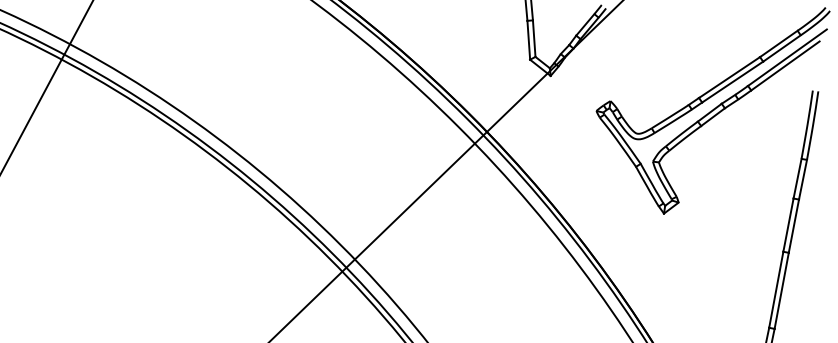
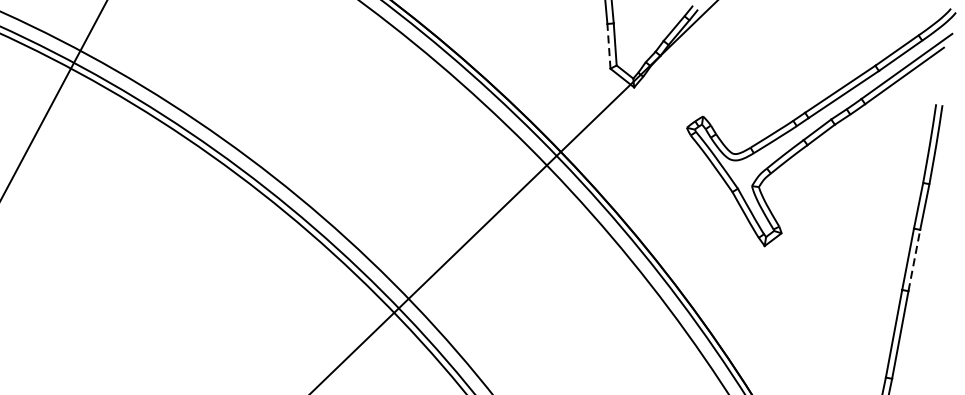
line: (528, 39) -> (608, 45), solid -> dashed
line: (793, 225) -> (913, 259), solid -> dashed

